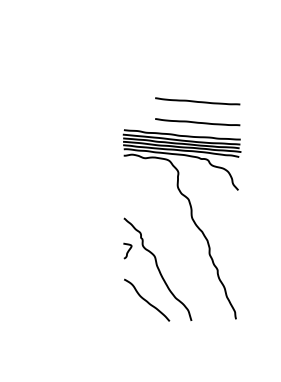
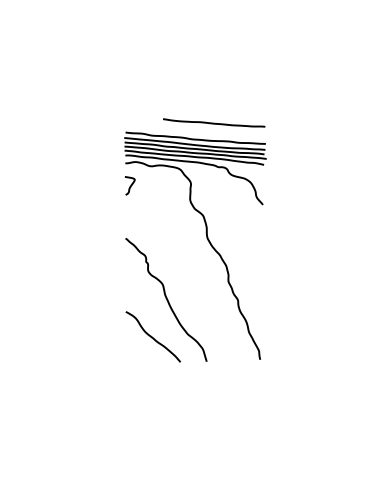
line: (197, 100) -> (214, 97), removed
curve: (128, 250) -> (130, 185), moved

